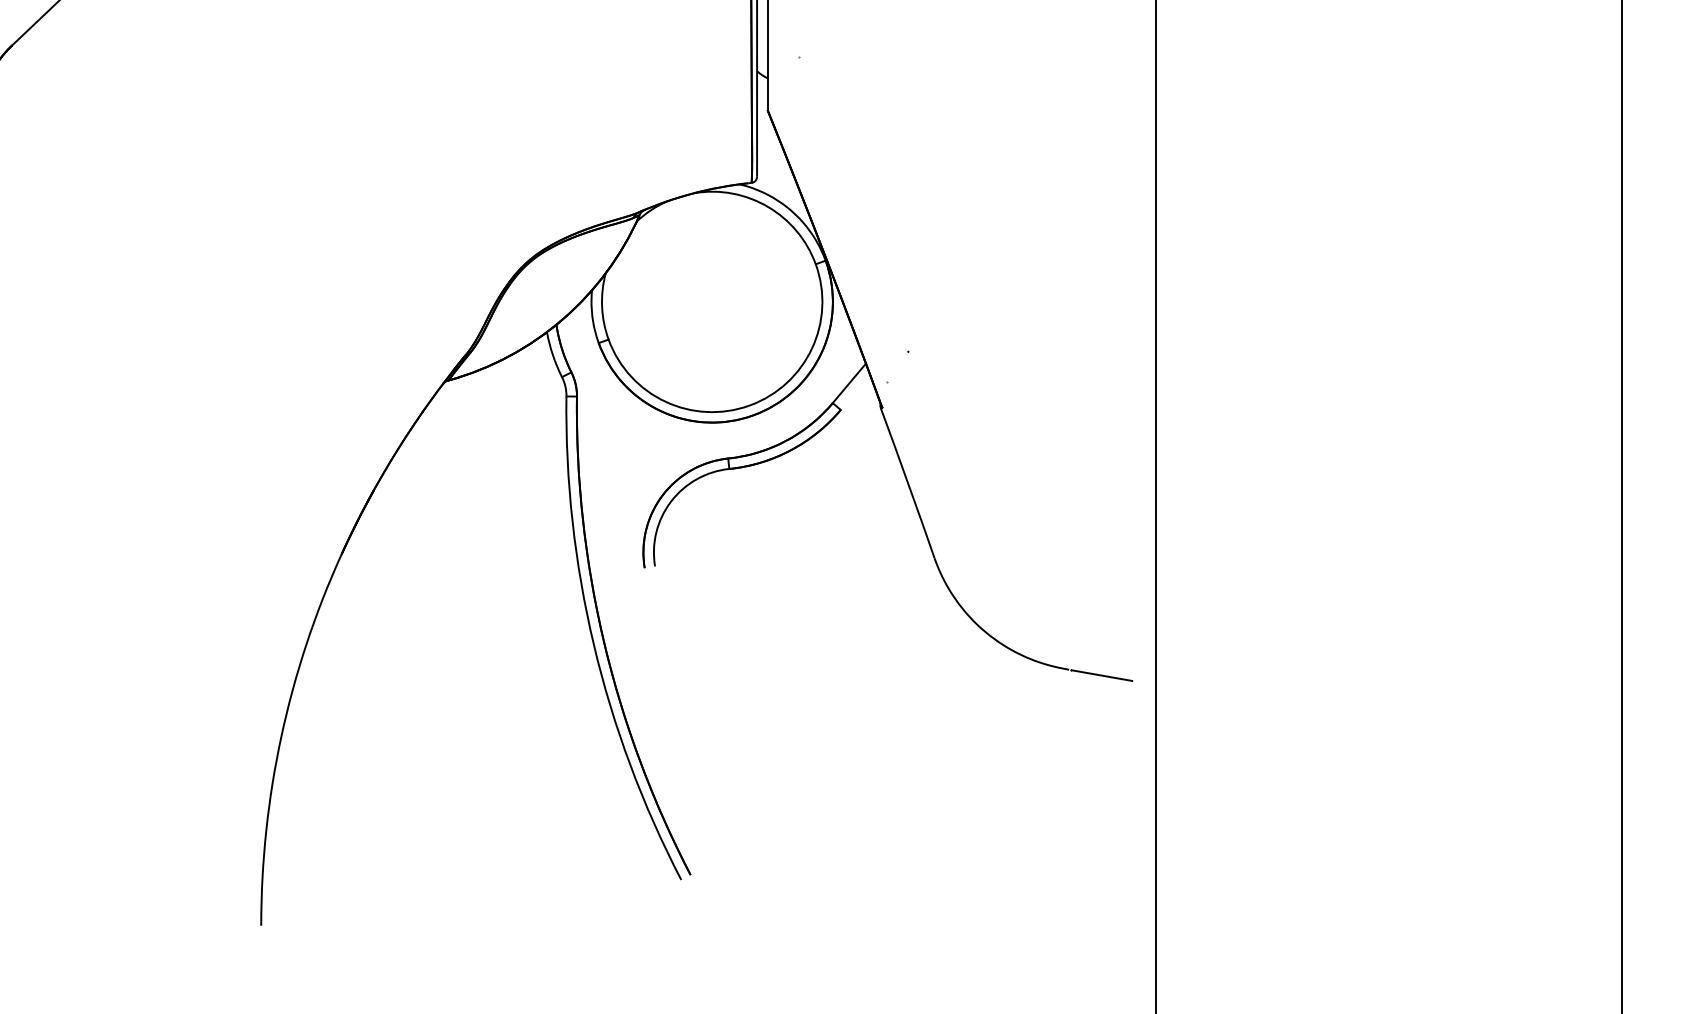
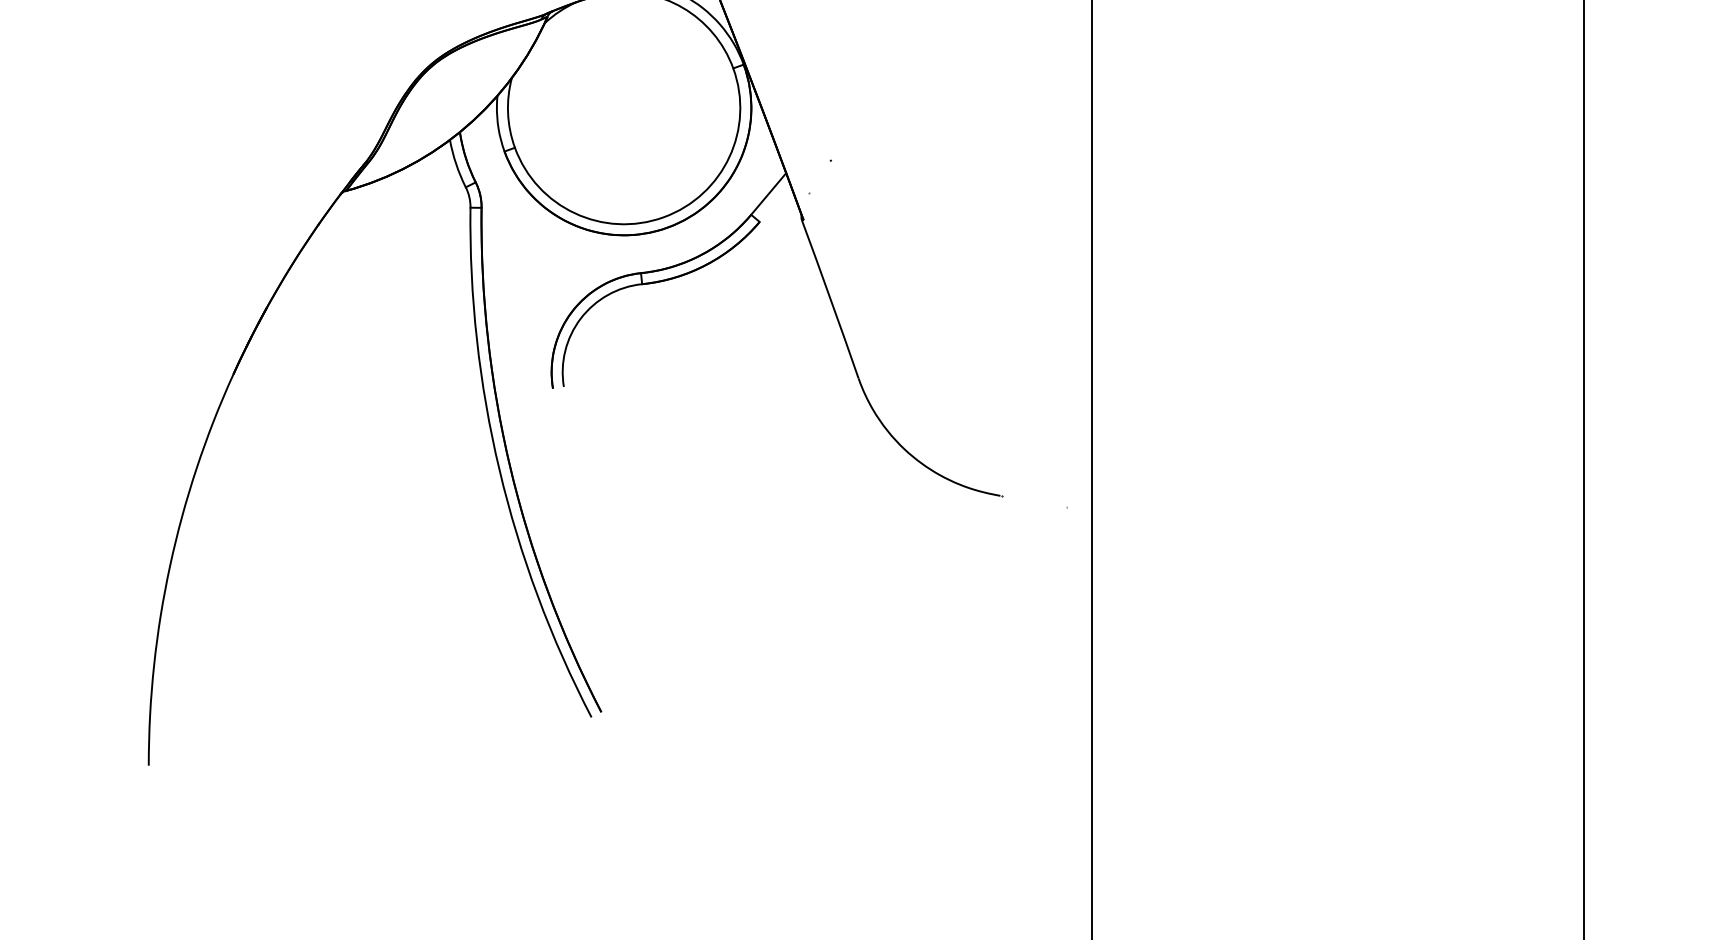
line: (1101, 675) -> (1034, 501), removed

